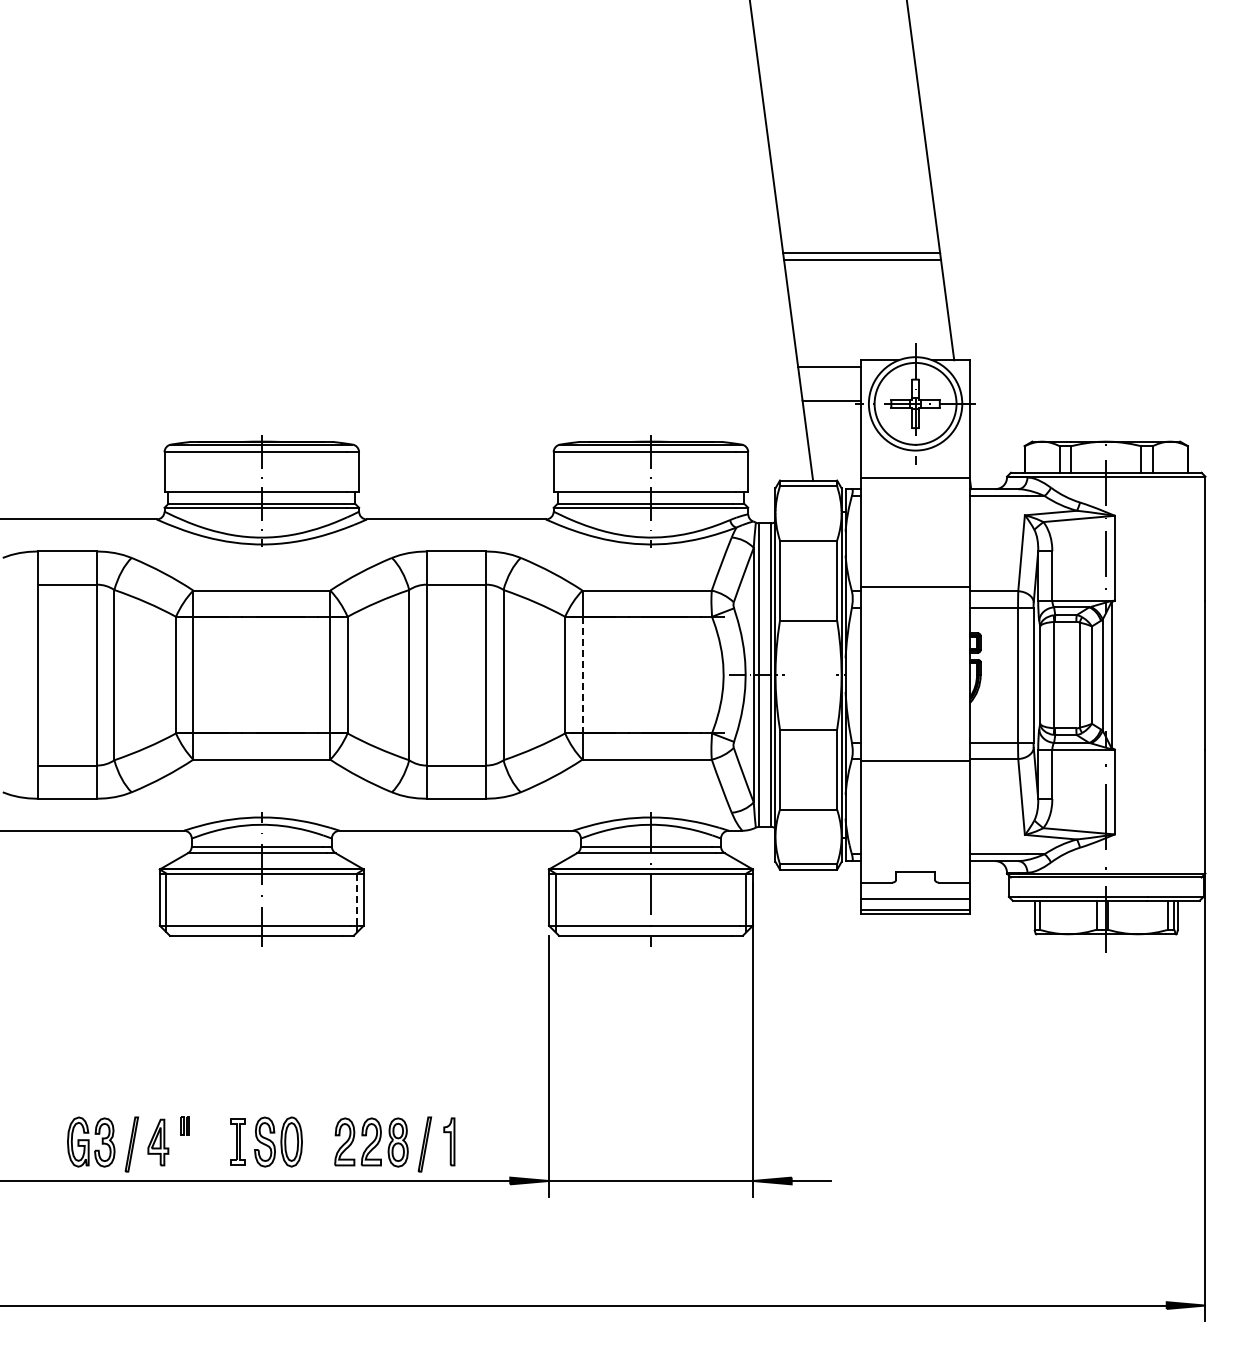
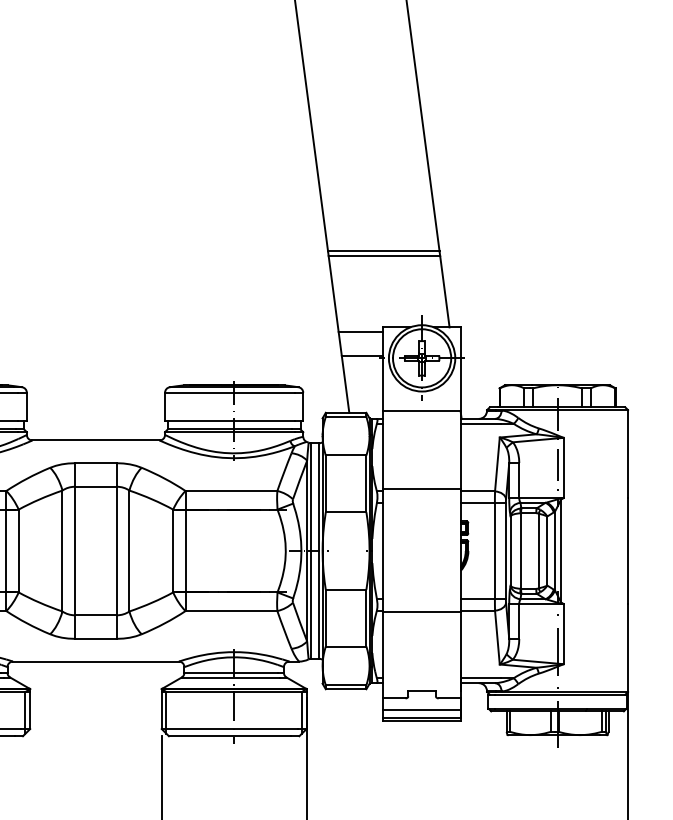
line: (582, 675) -> (185, 551), dashed -> solid
line: (357, 900) -> (25, 711), dashed -> solid

